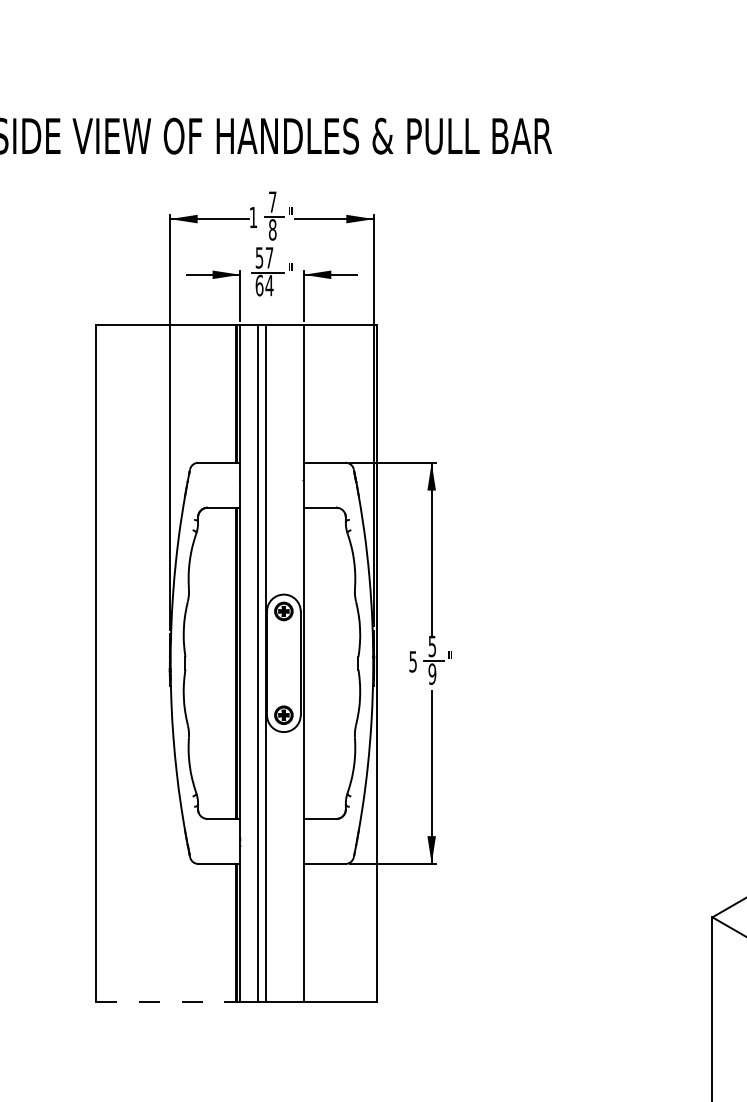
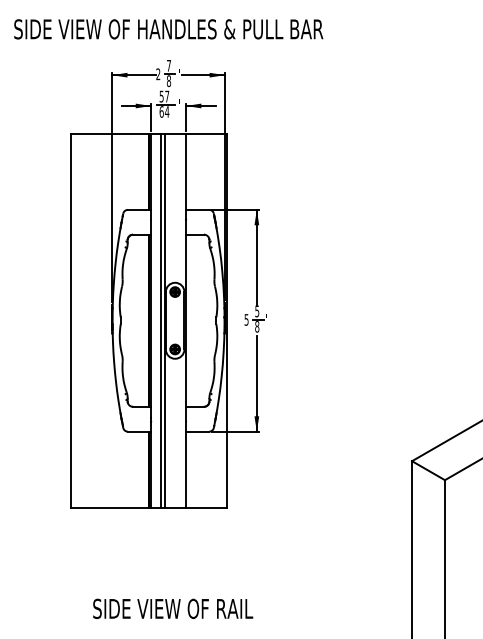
text: (253, 216) -> (158, 73), 1 -> 2
text: (432, 673) -> (257, 326), 9 -> 8
line: (166, 1001) -> (110, 507), dashed -> solid

